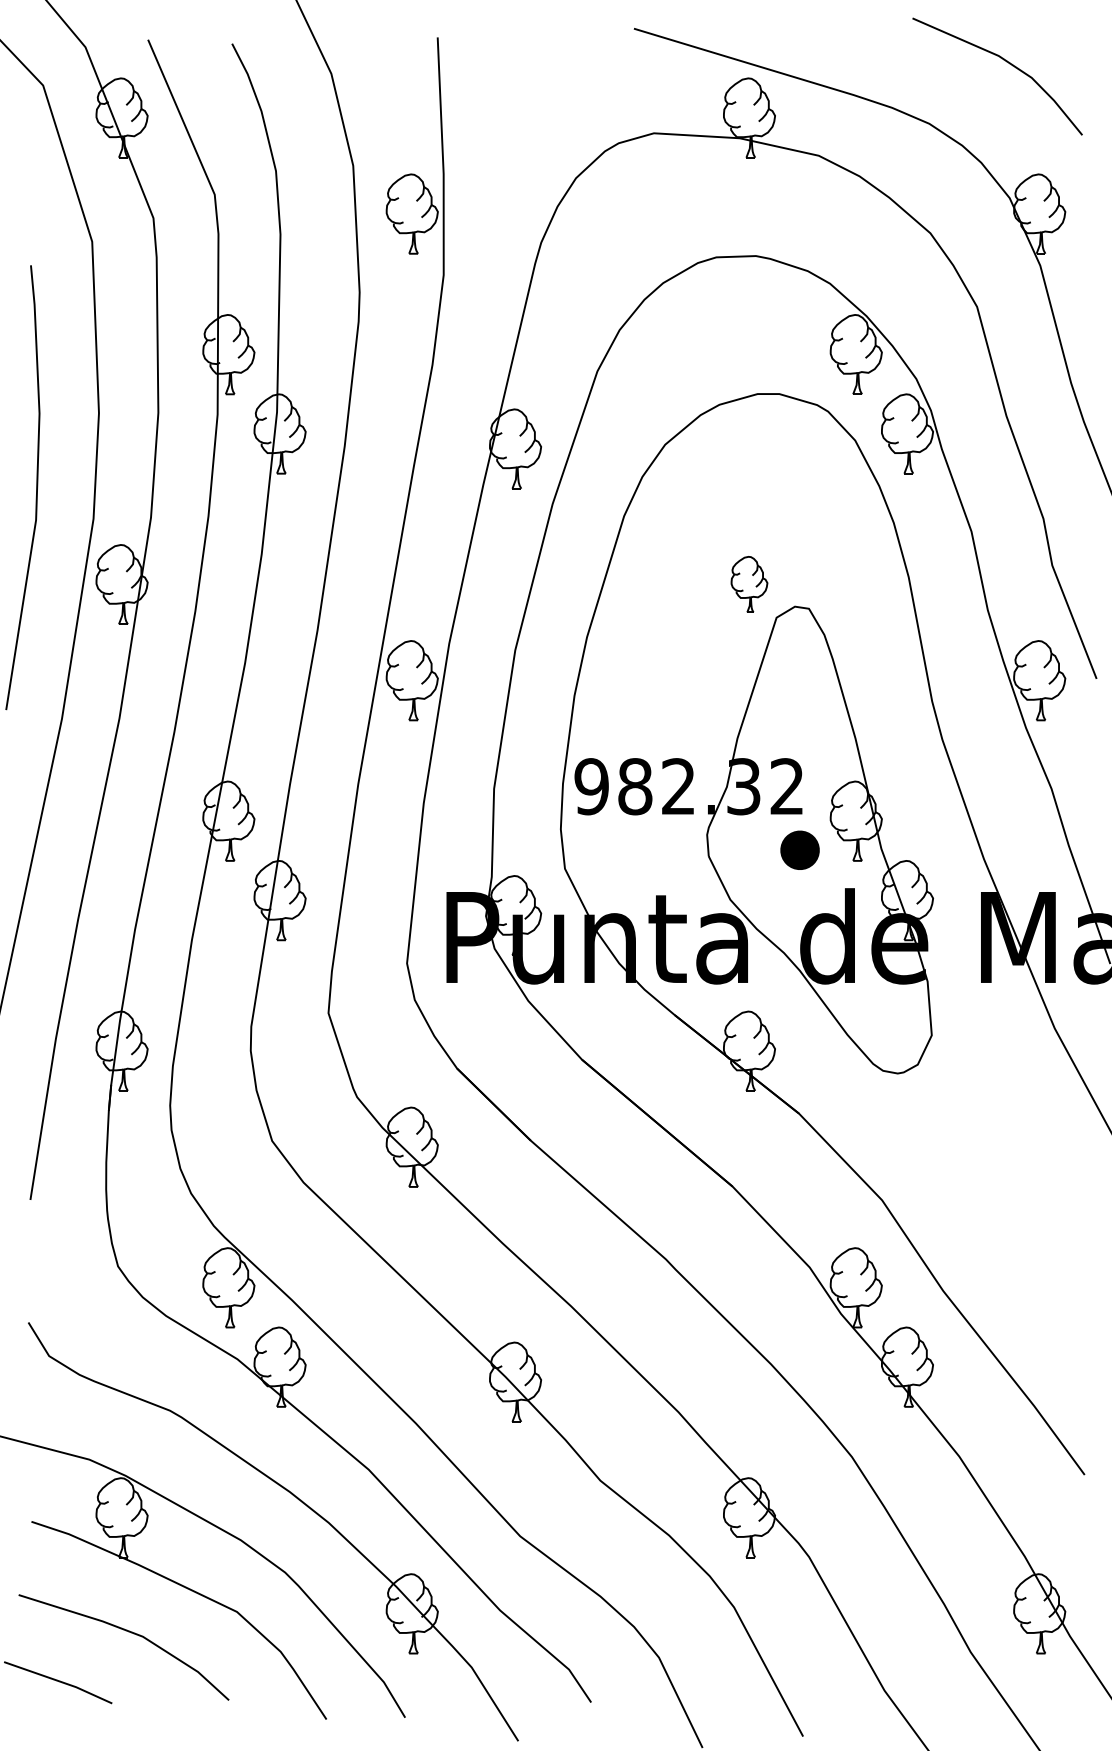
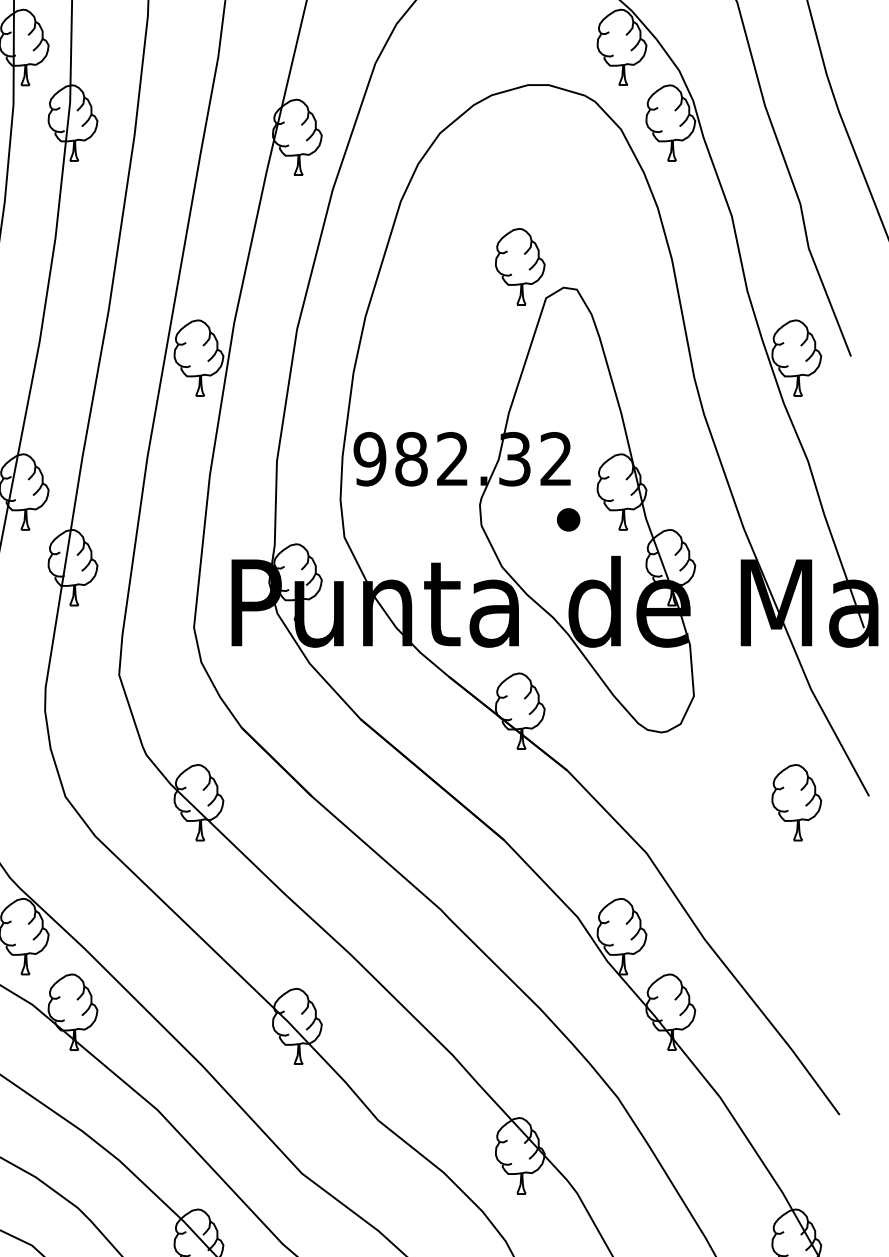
part: (749, 584) -> (520, 266), size x1.43
part: (800, 850) -> (568, 519), size x0.62
part: (1039, 1146) -> (796, 802), added

